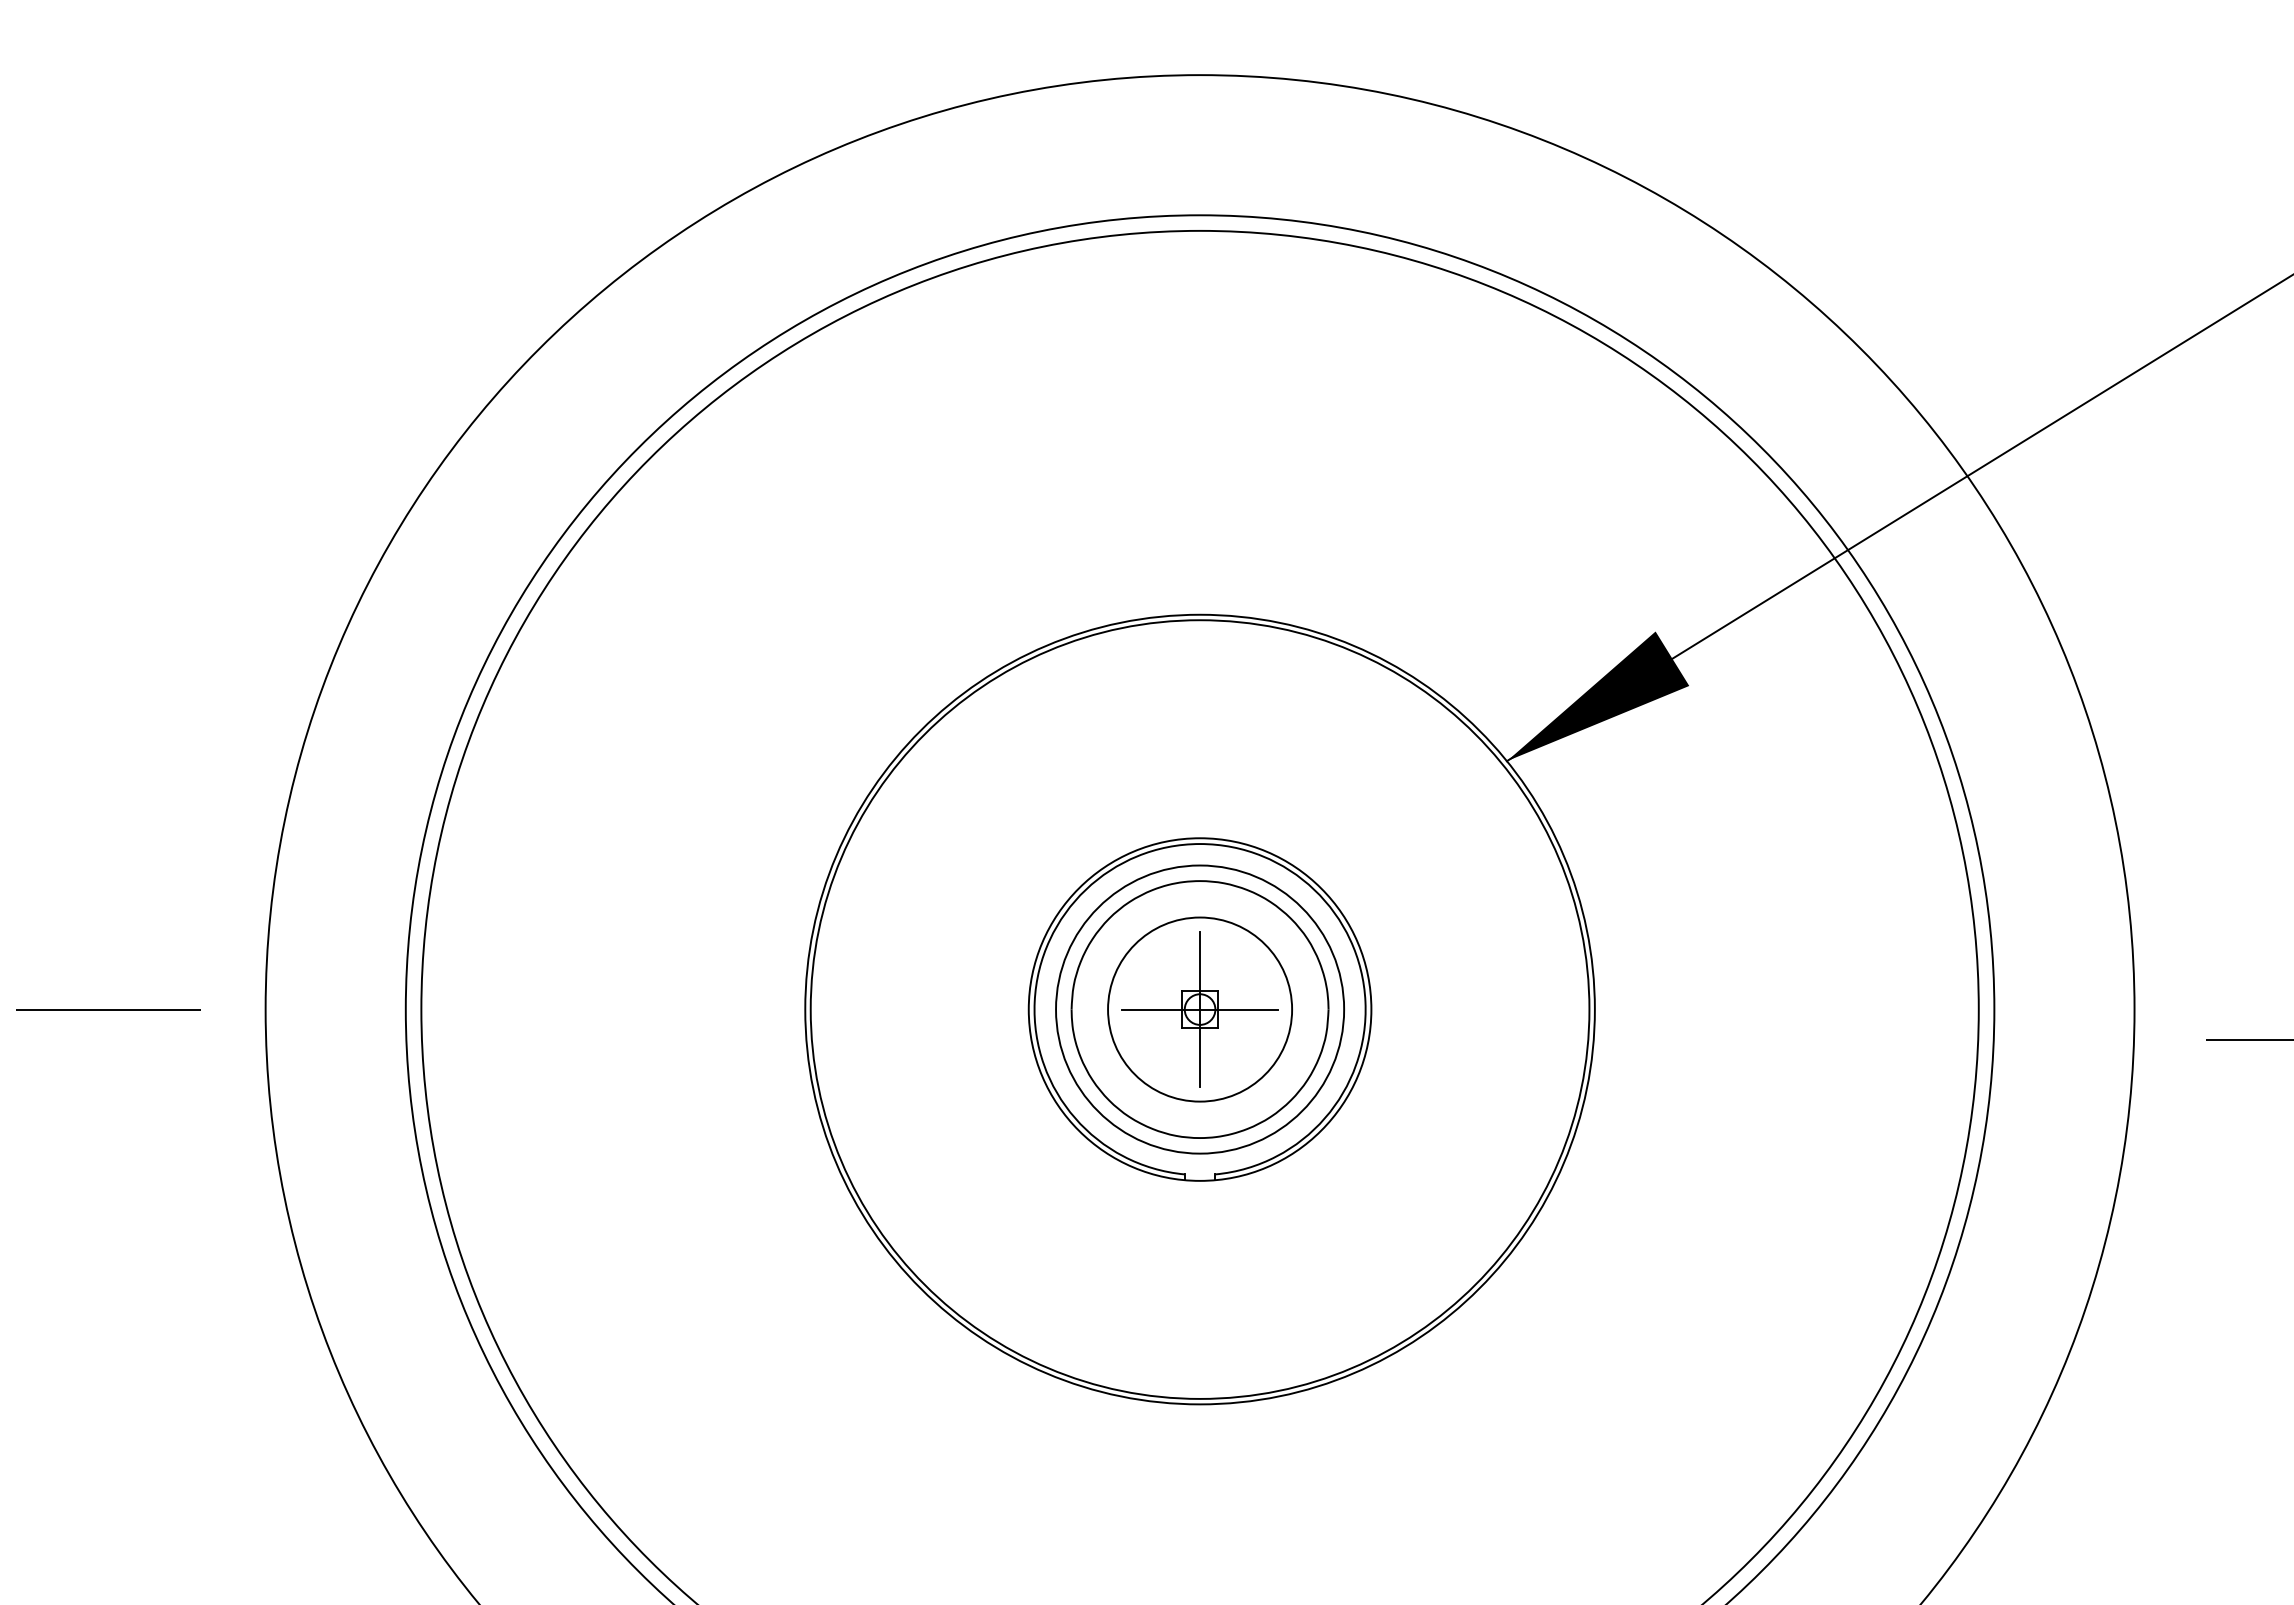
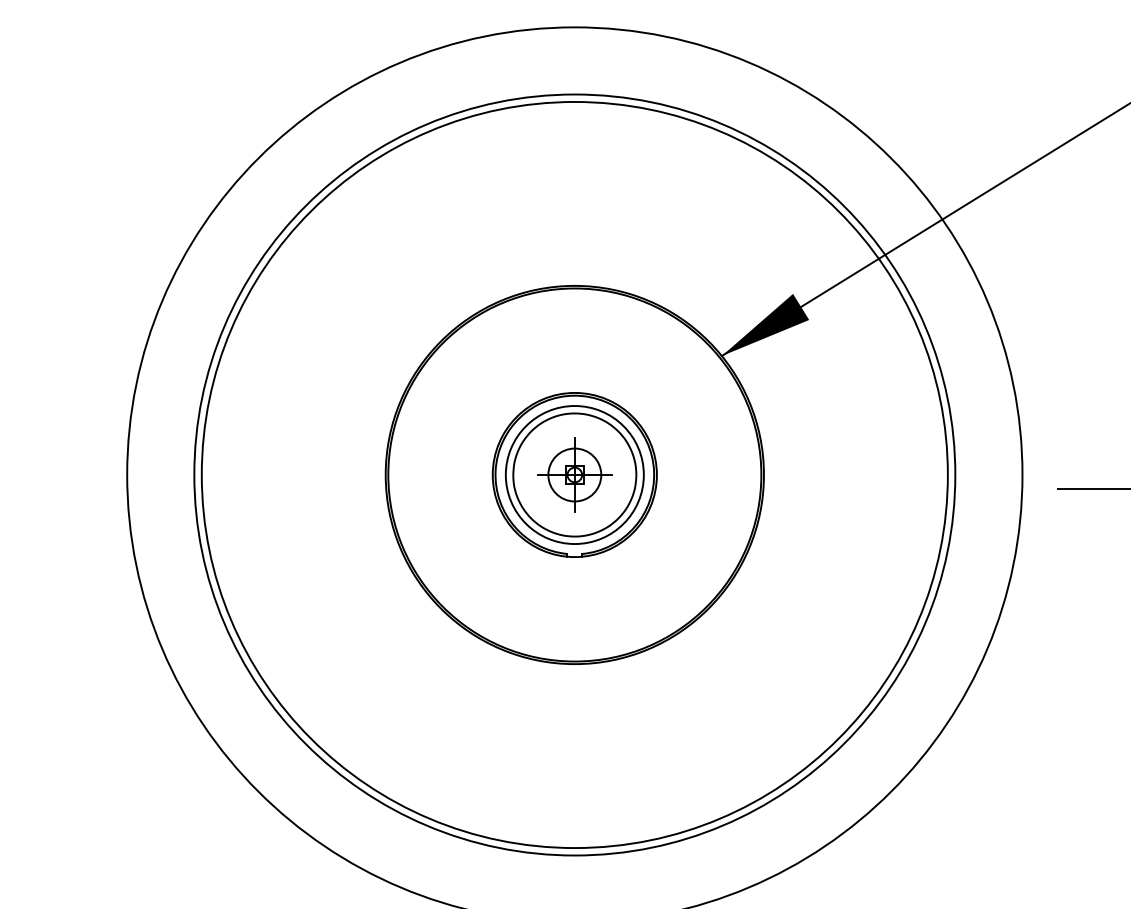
circle: (1199, 1008) -> (574, 474), size x0.6
line: (107, 1010) -> (51, 475), removed

